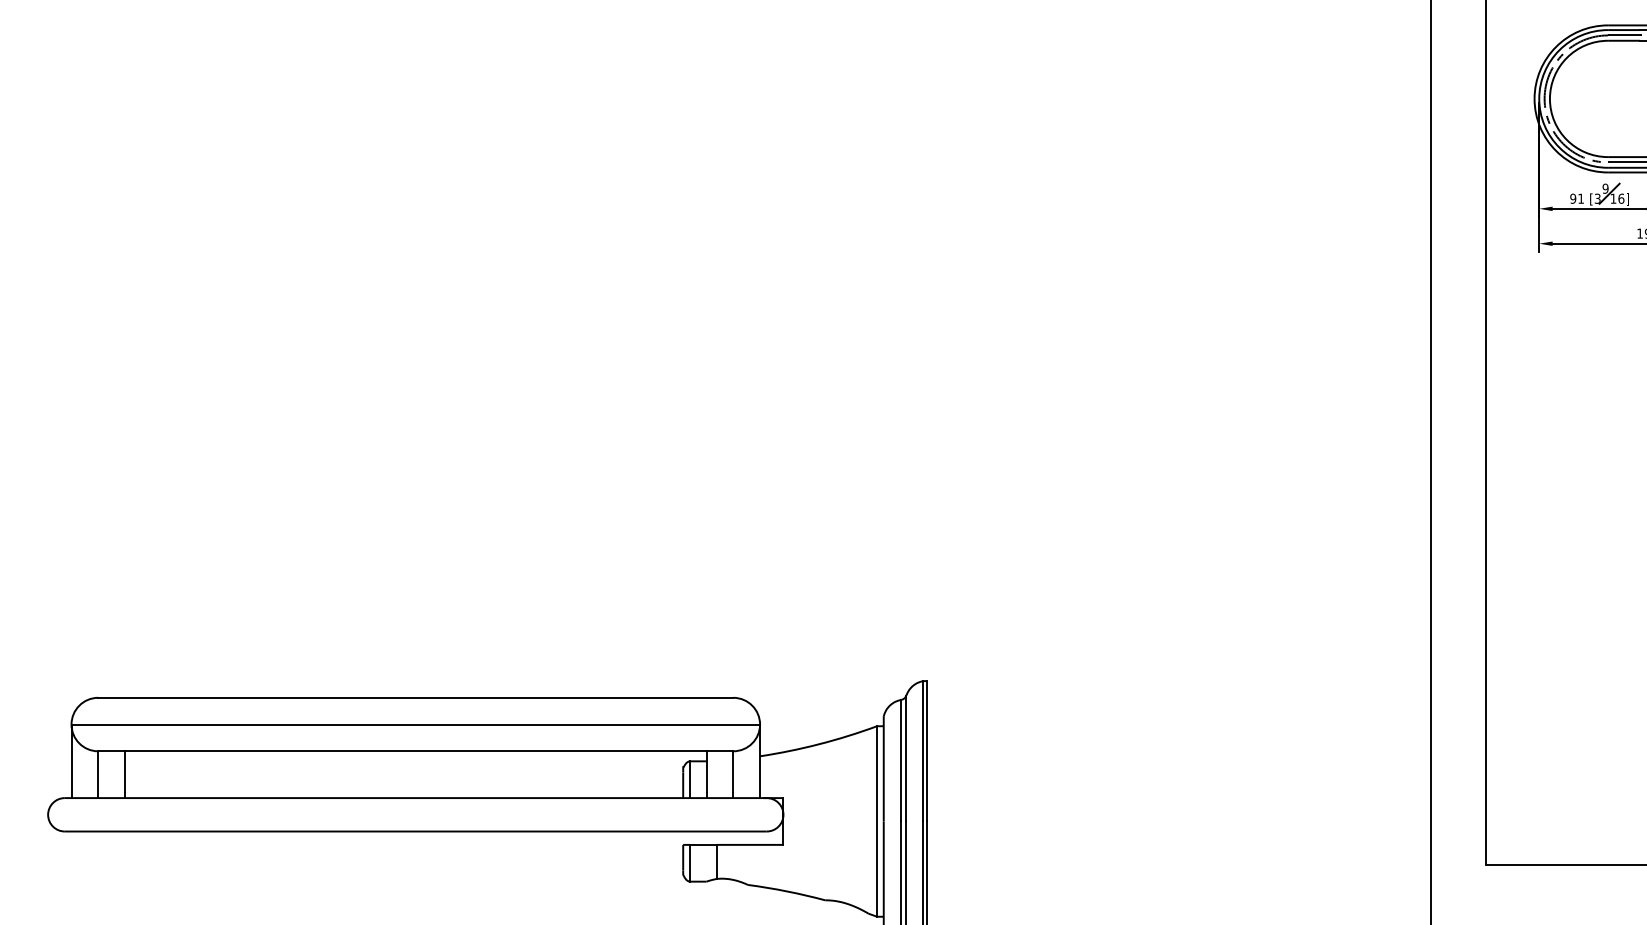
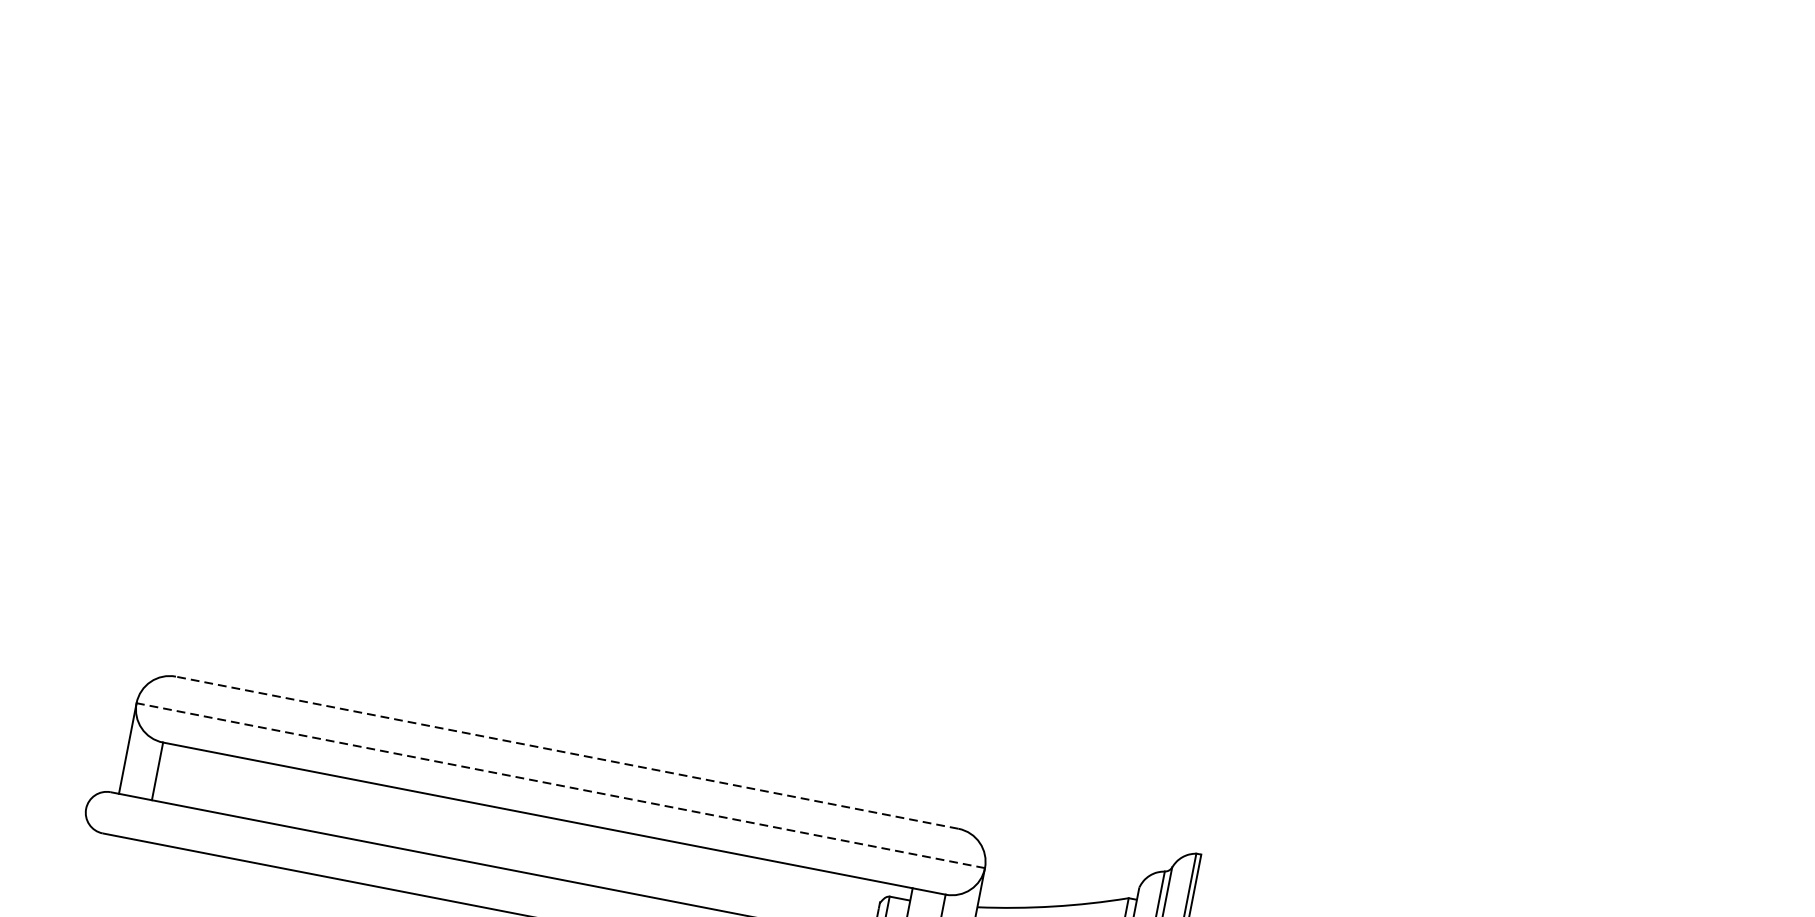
line: (415, 697) -> (566, 752), solid -> dashed
line: (415, 724) -> (560, 785), solid -> dashed
line: (125, 774) -> (191, 777), removed

